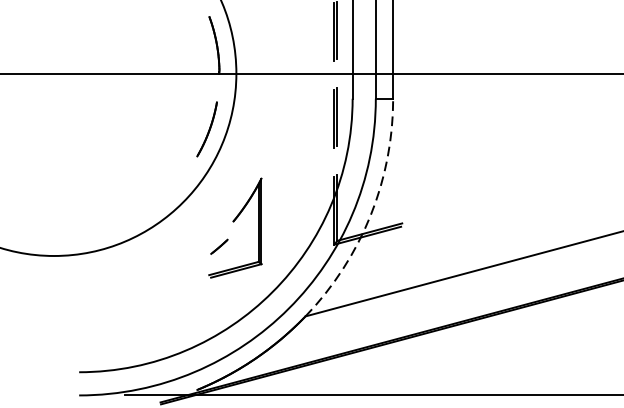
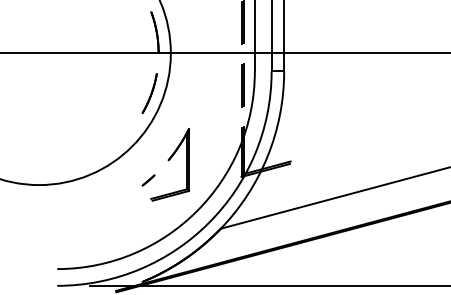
arc: (370, 216) -> (267, 156), dashed -> solid
line: (219, 246) -> (148, 180), moved

